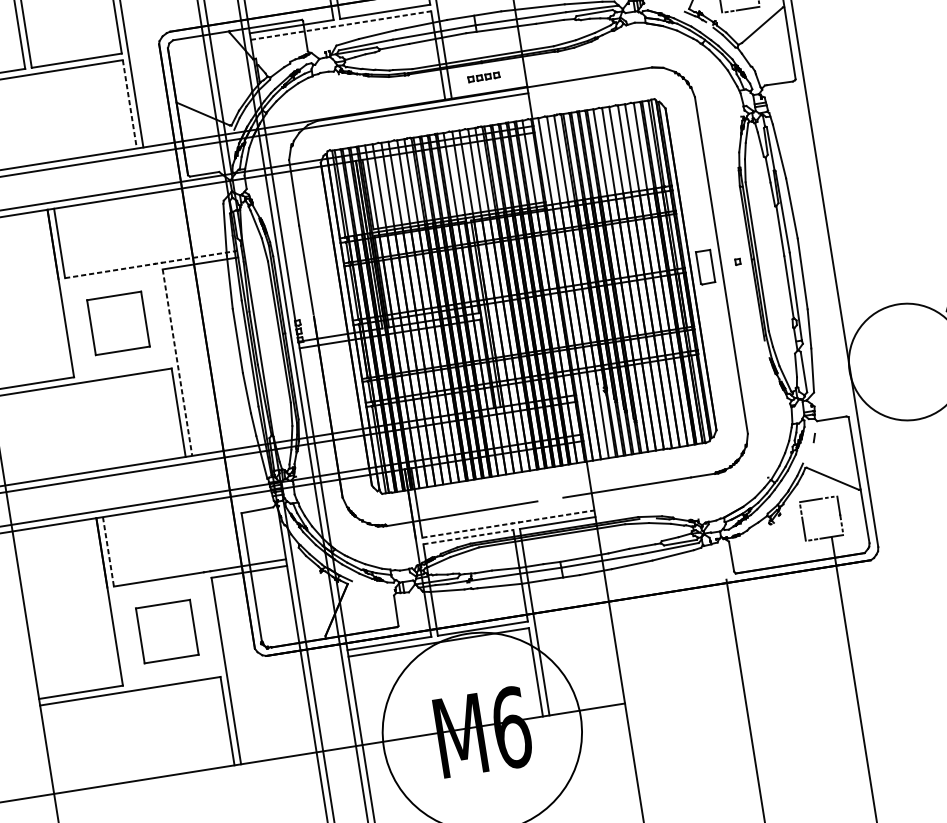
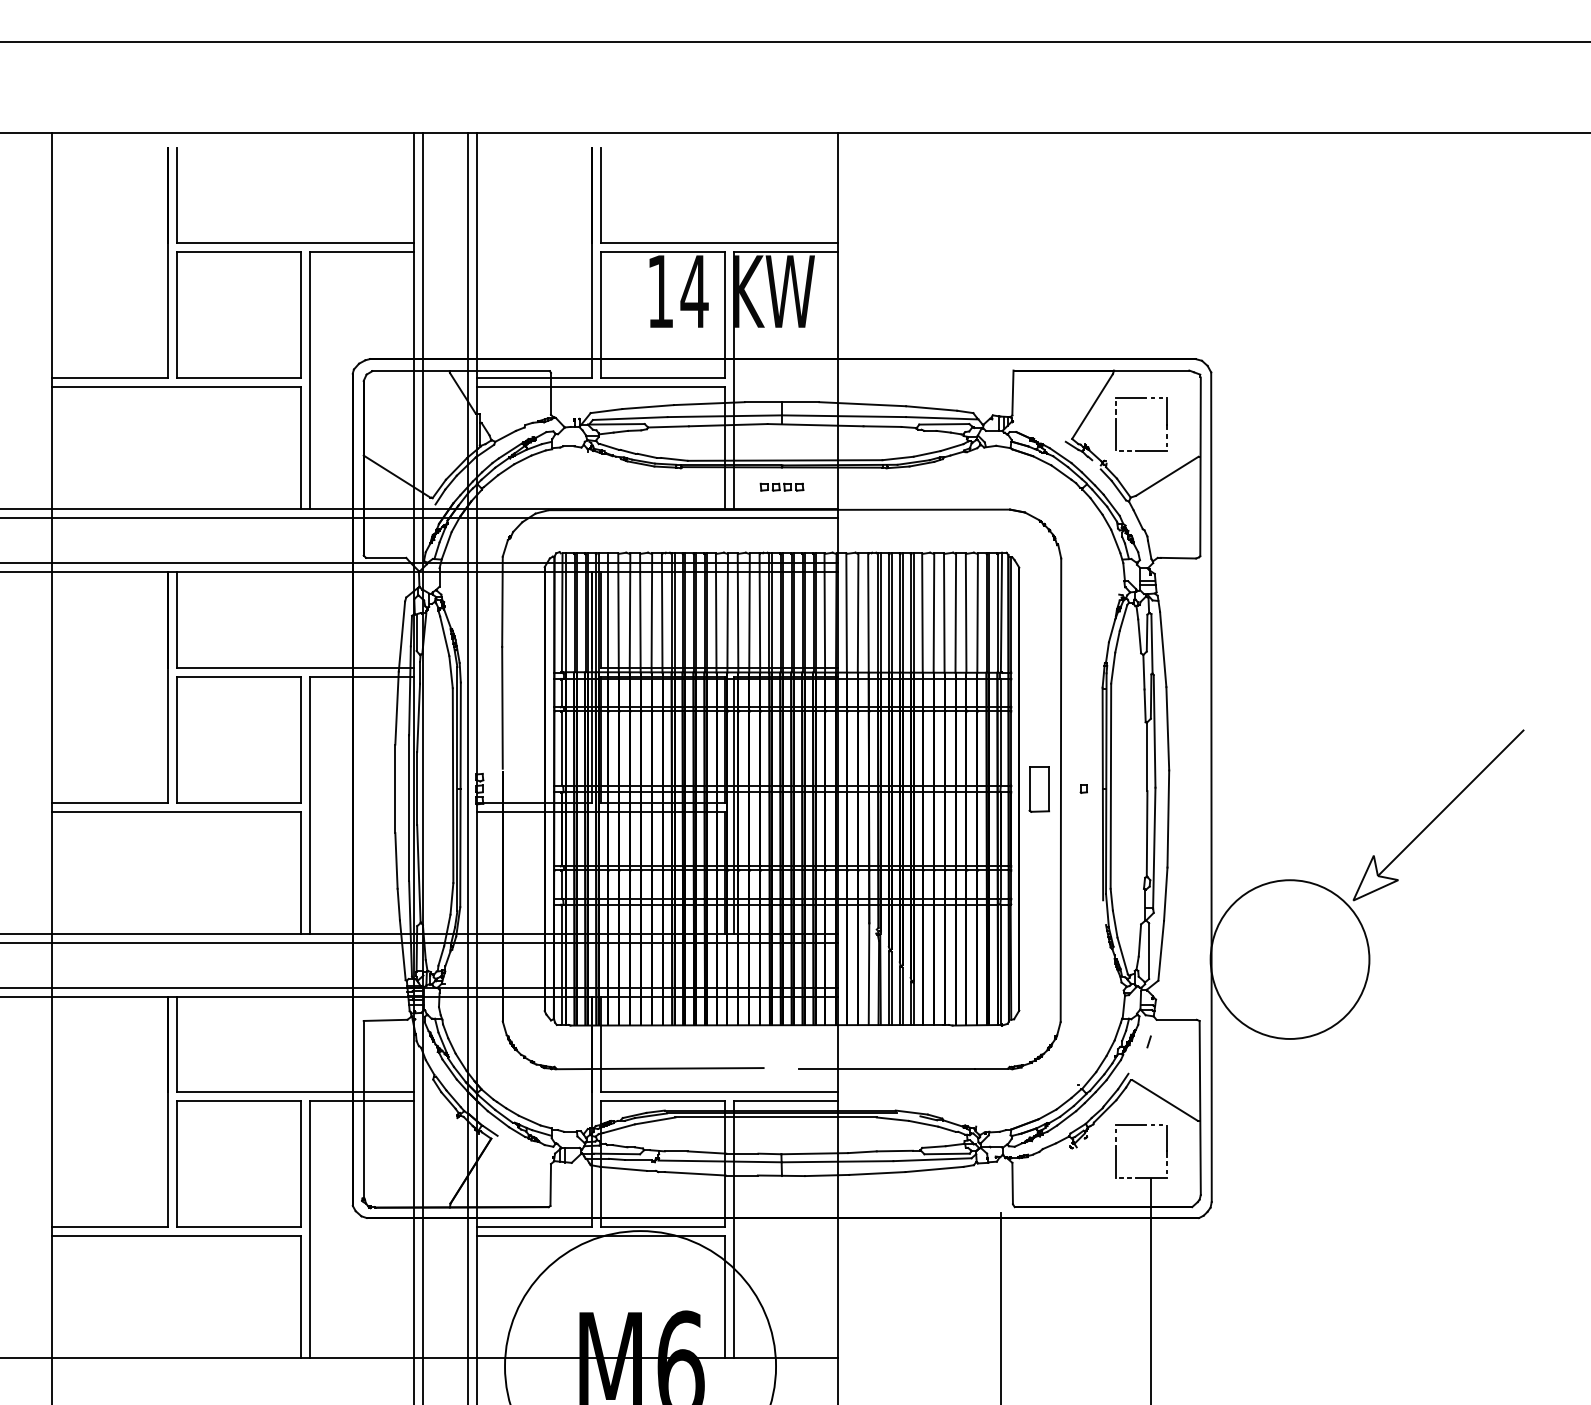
line: (341, 25) -> (601, 387), dashed -> solid
line: (129, 104) -> (300, 448), dashed -> solid
line: (151, 264) -> (295, 667), dashed -> solid
part: (118, 323) -> (238, 739), size x1.67
line: (177, 362) -> (309, 805), dashed -> solid
line: (508, 524) -> (720, 1092), dashed -> solid
line: (468, 537) -> (663, 1101), dashed -> solid
line: (108, 551) -> (176, 1044), dashed -> solid
part: (167, 631) -> (238, 1163), size x1.67

